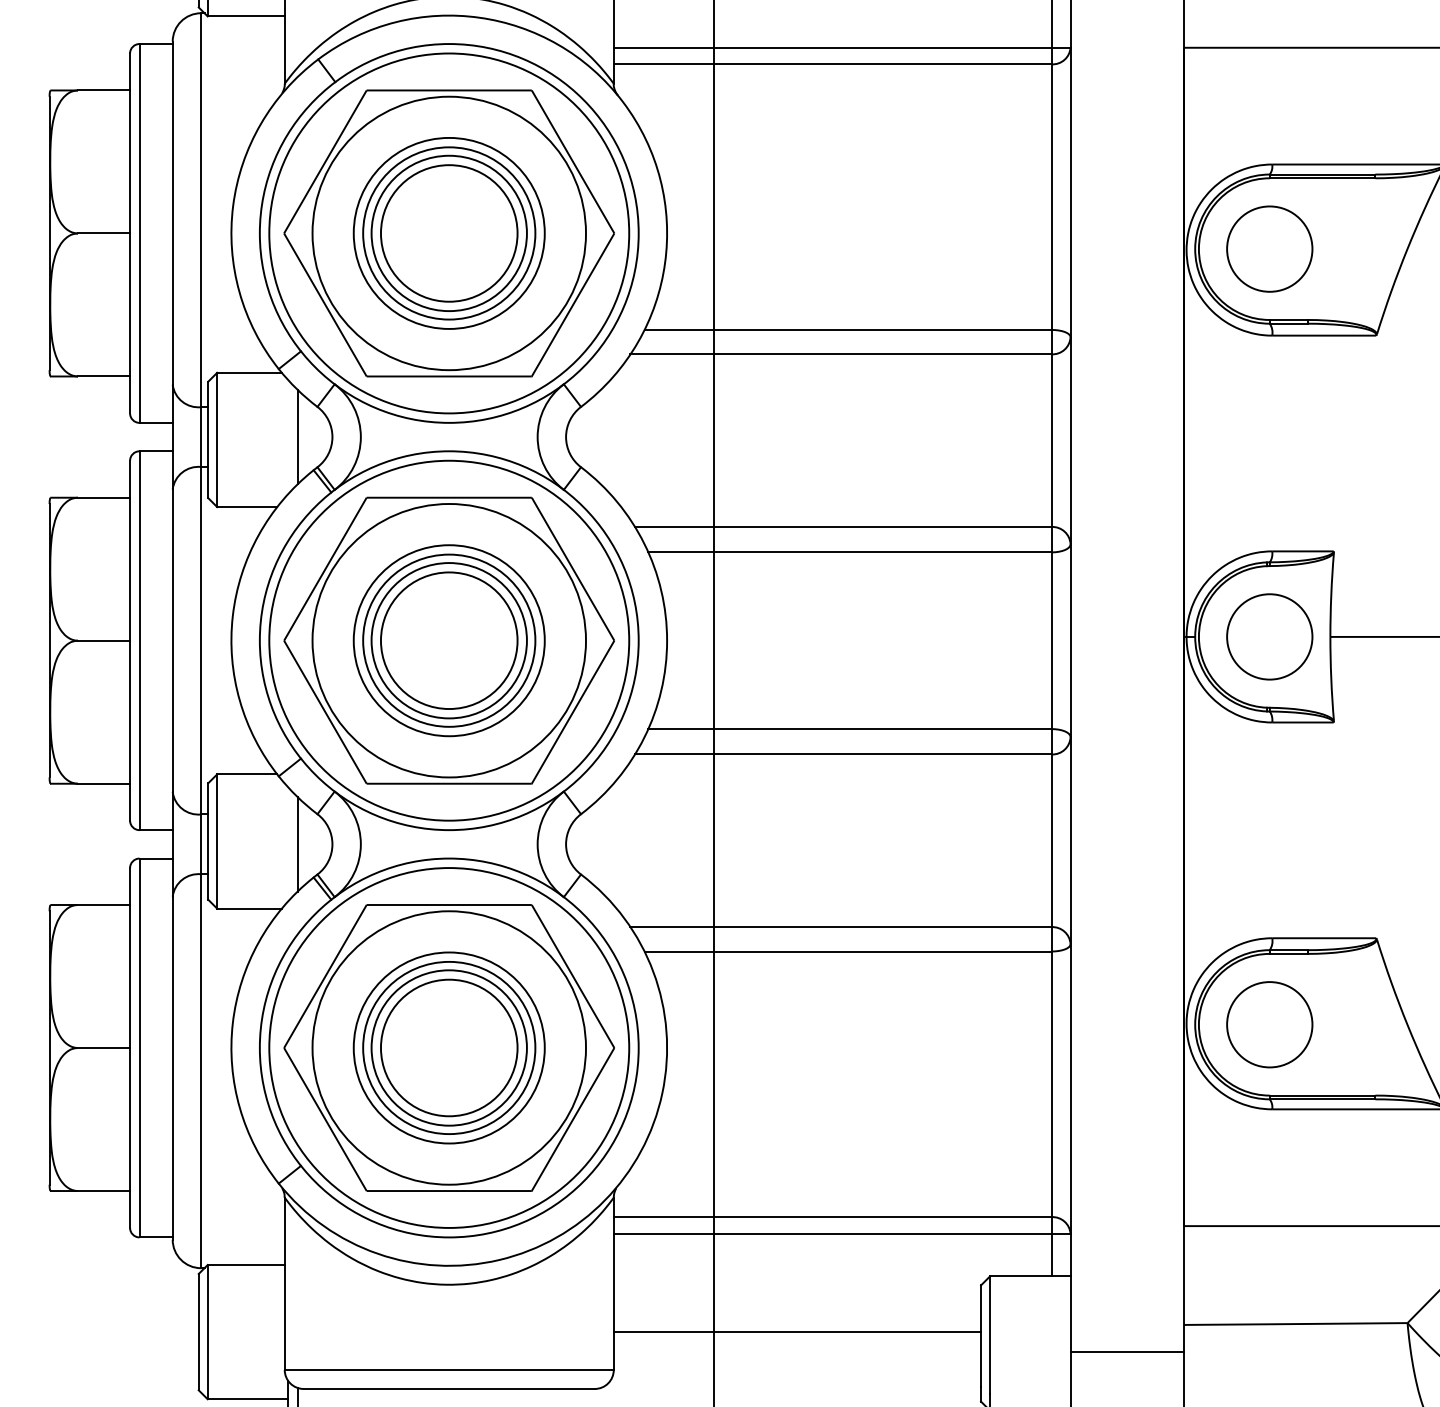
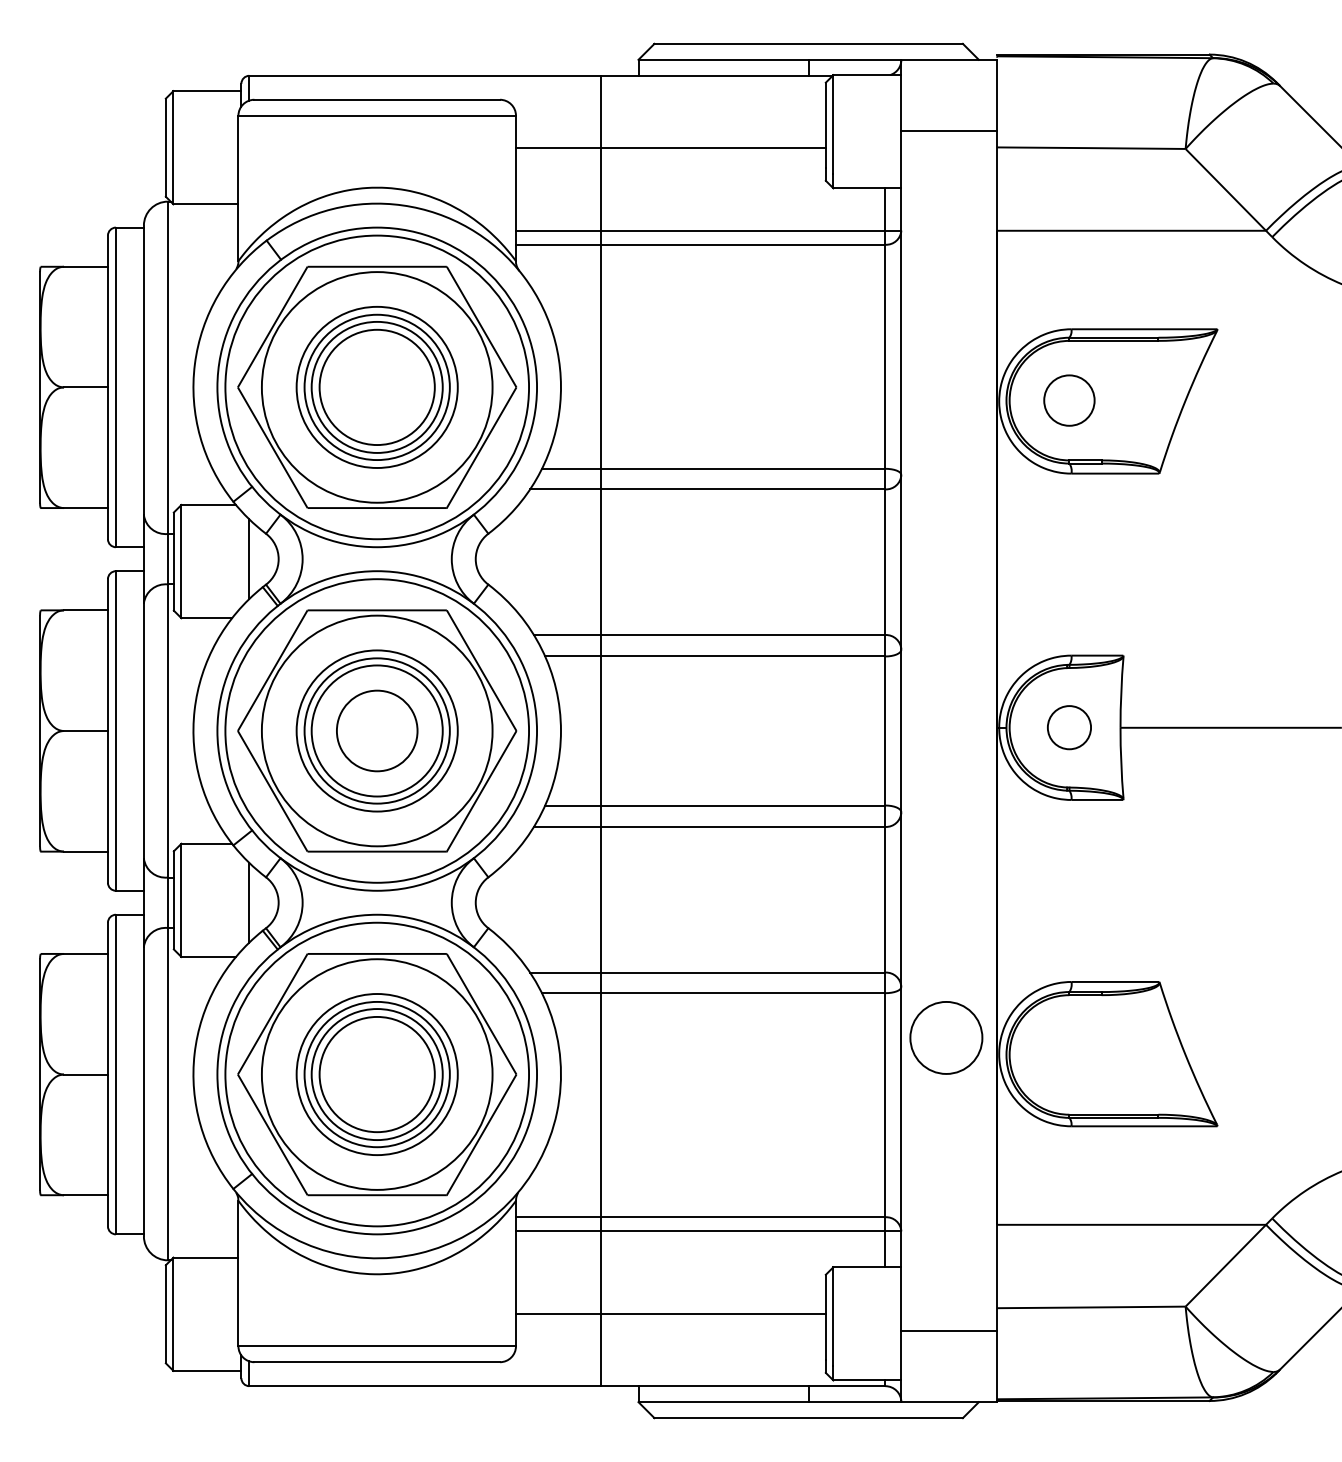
circle: (1269, 248) -> (1069, 400), size x0.7
circle: (1269, 636) -> (1069, 727), size x0.6
circle: (448, 640) -> (376, 730), size x0.7
circle: (1269, 1024) -> (946, 1037), moved

